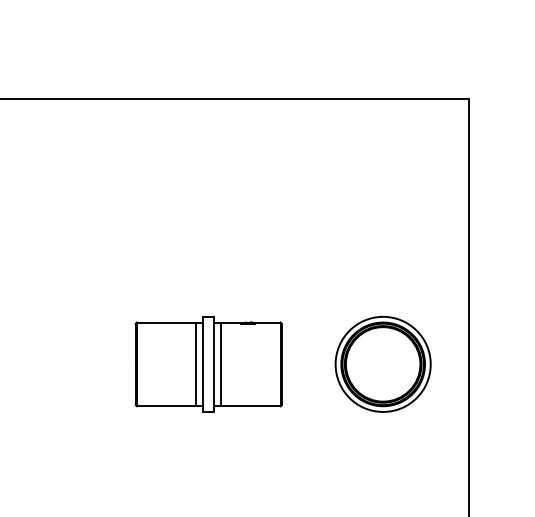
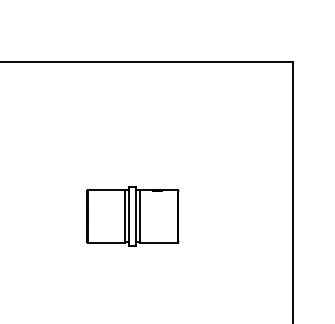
part: (382, 363) -> (239, 227), removed
part: (208, 364) -> (132, 216), moved

